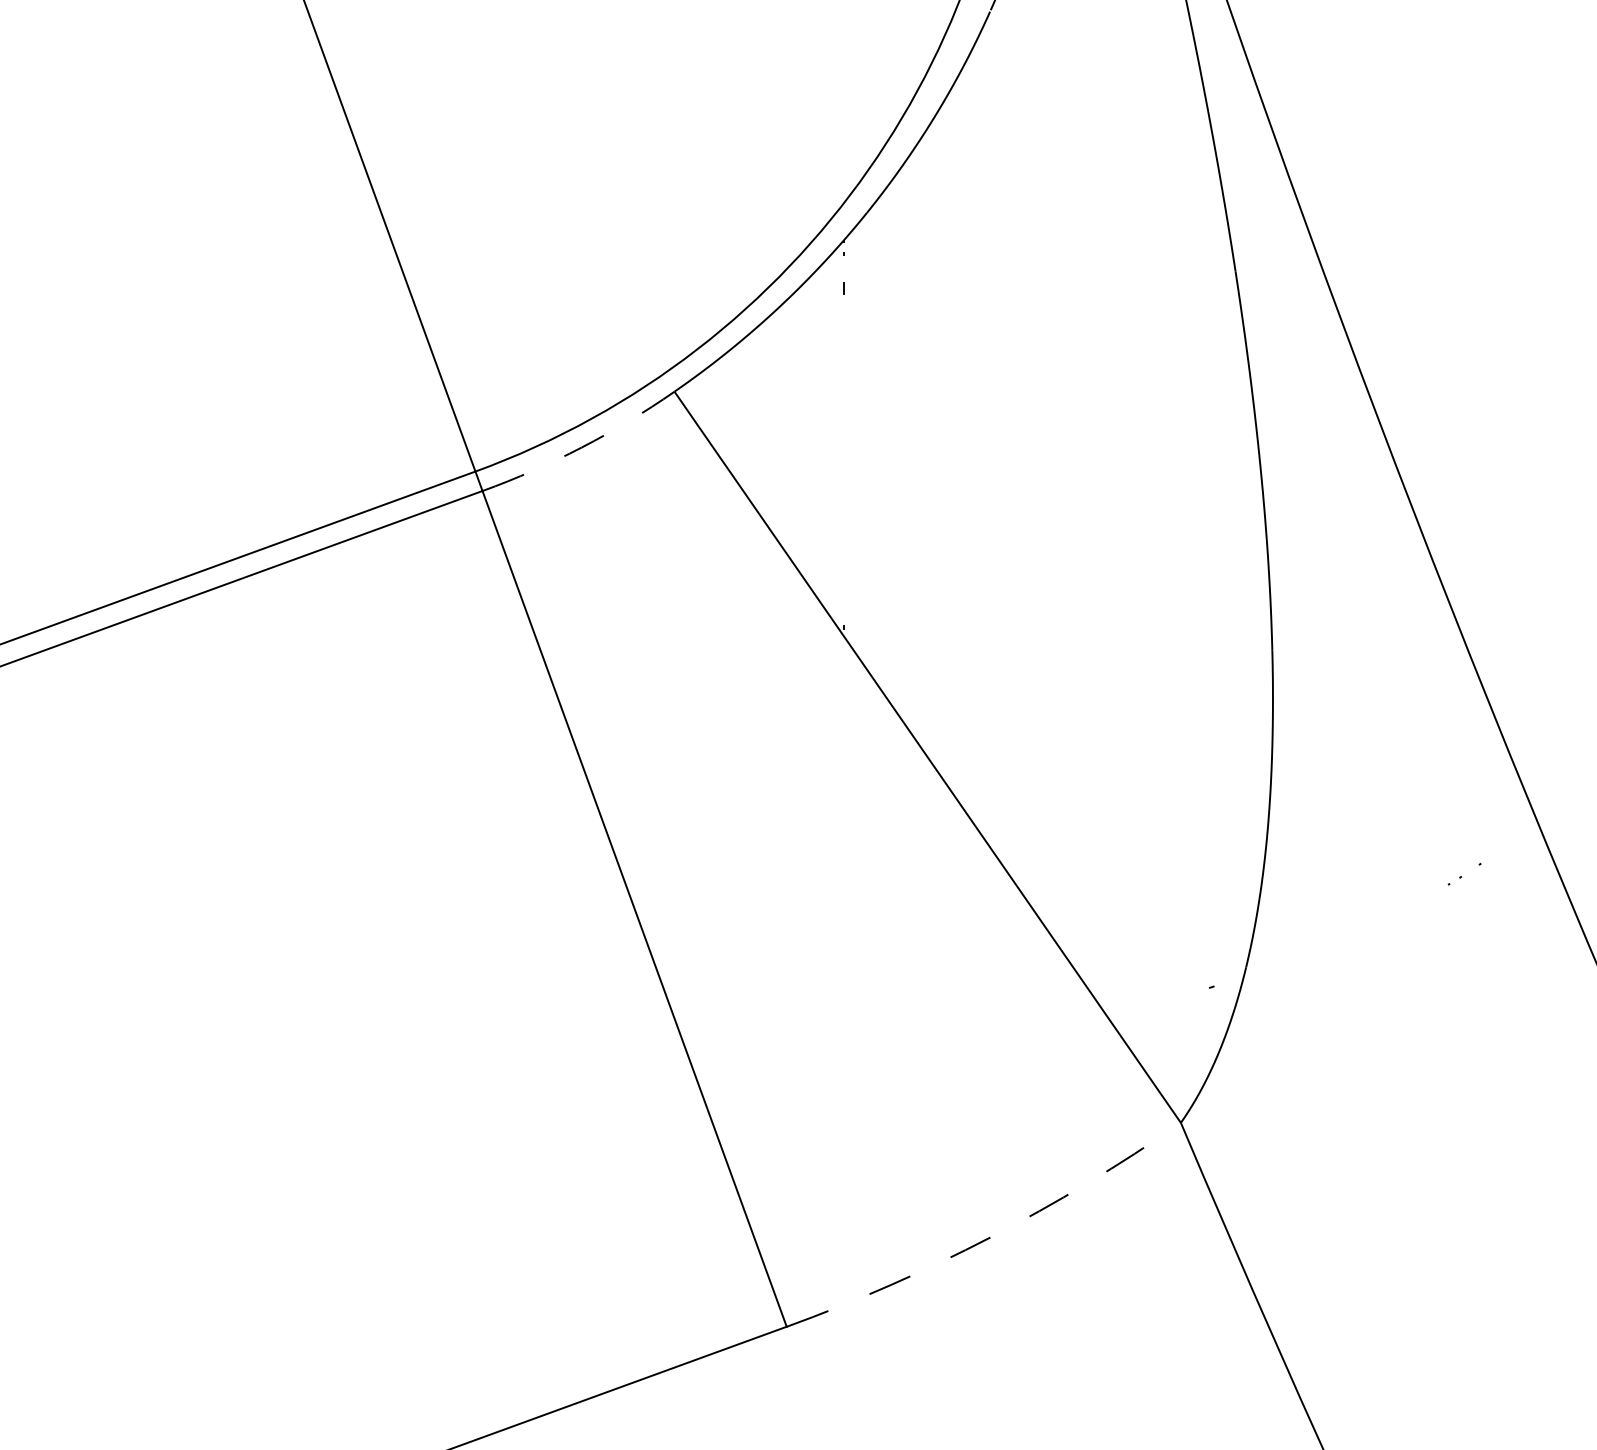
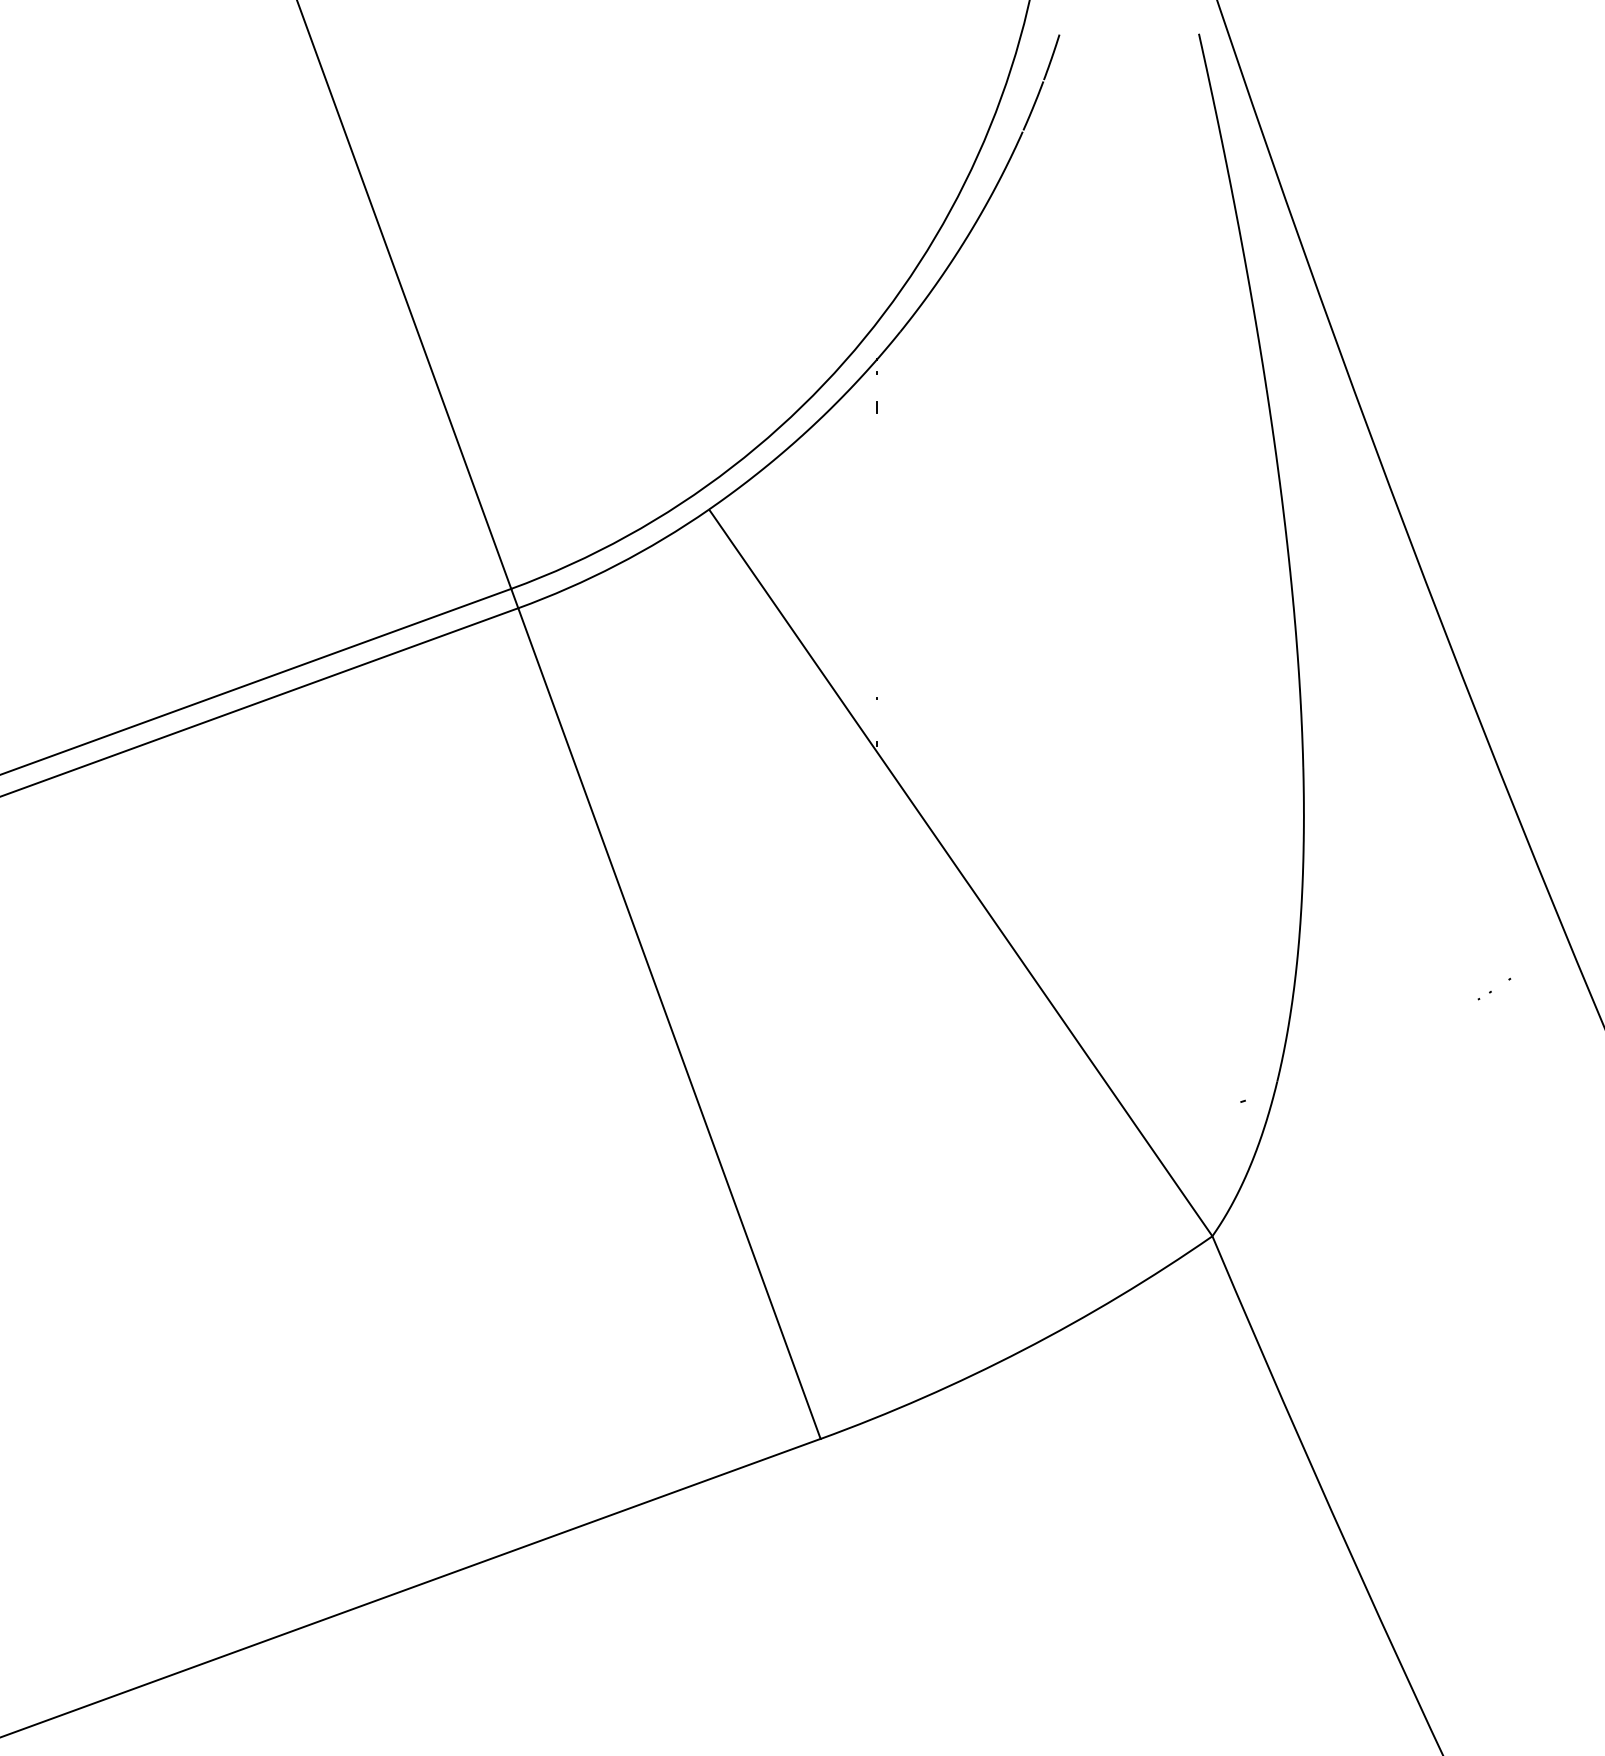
arc: (581, 448) -> (616, 565), dashed -> solid
arc: (990, 1237) -> (1023, 1350), dashed -> solid

